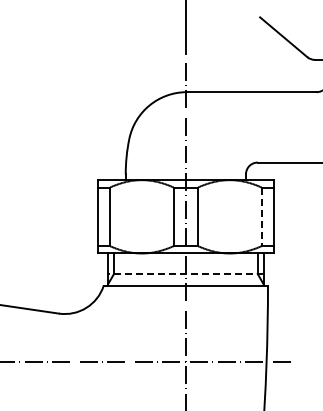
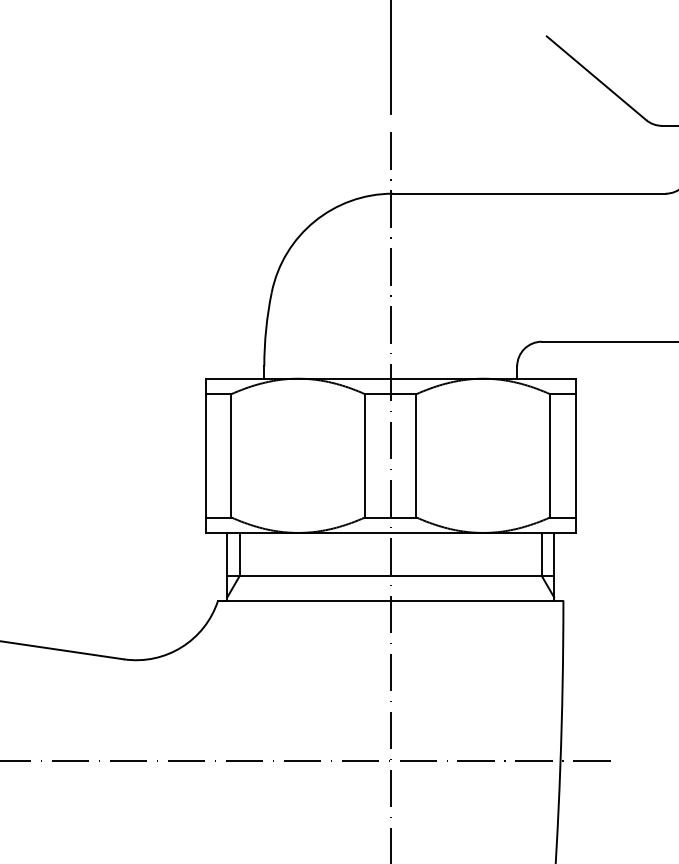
line: (261, 217) -> (549, 457), dashed -> solid
line: (185, 274) -> (389, 577), dashed -> solid

